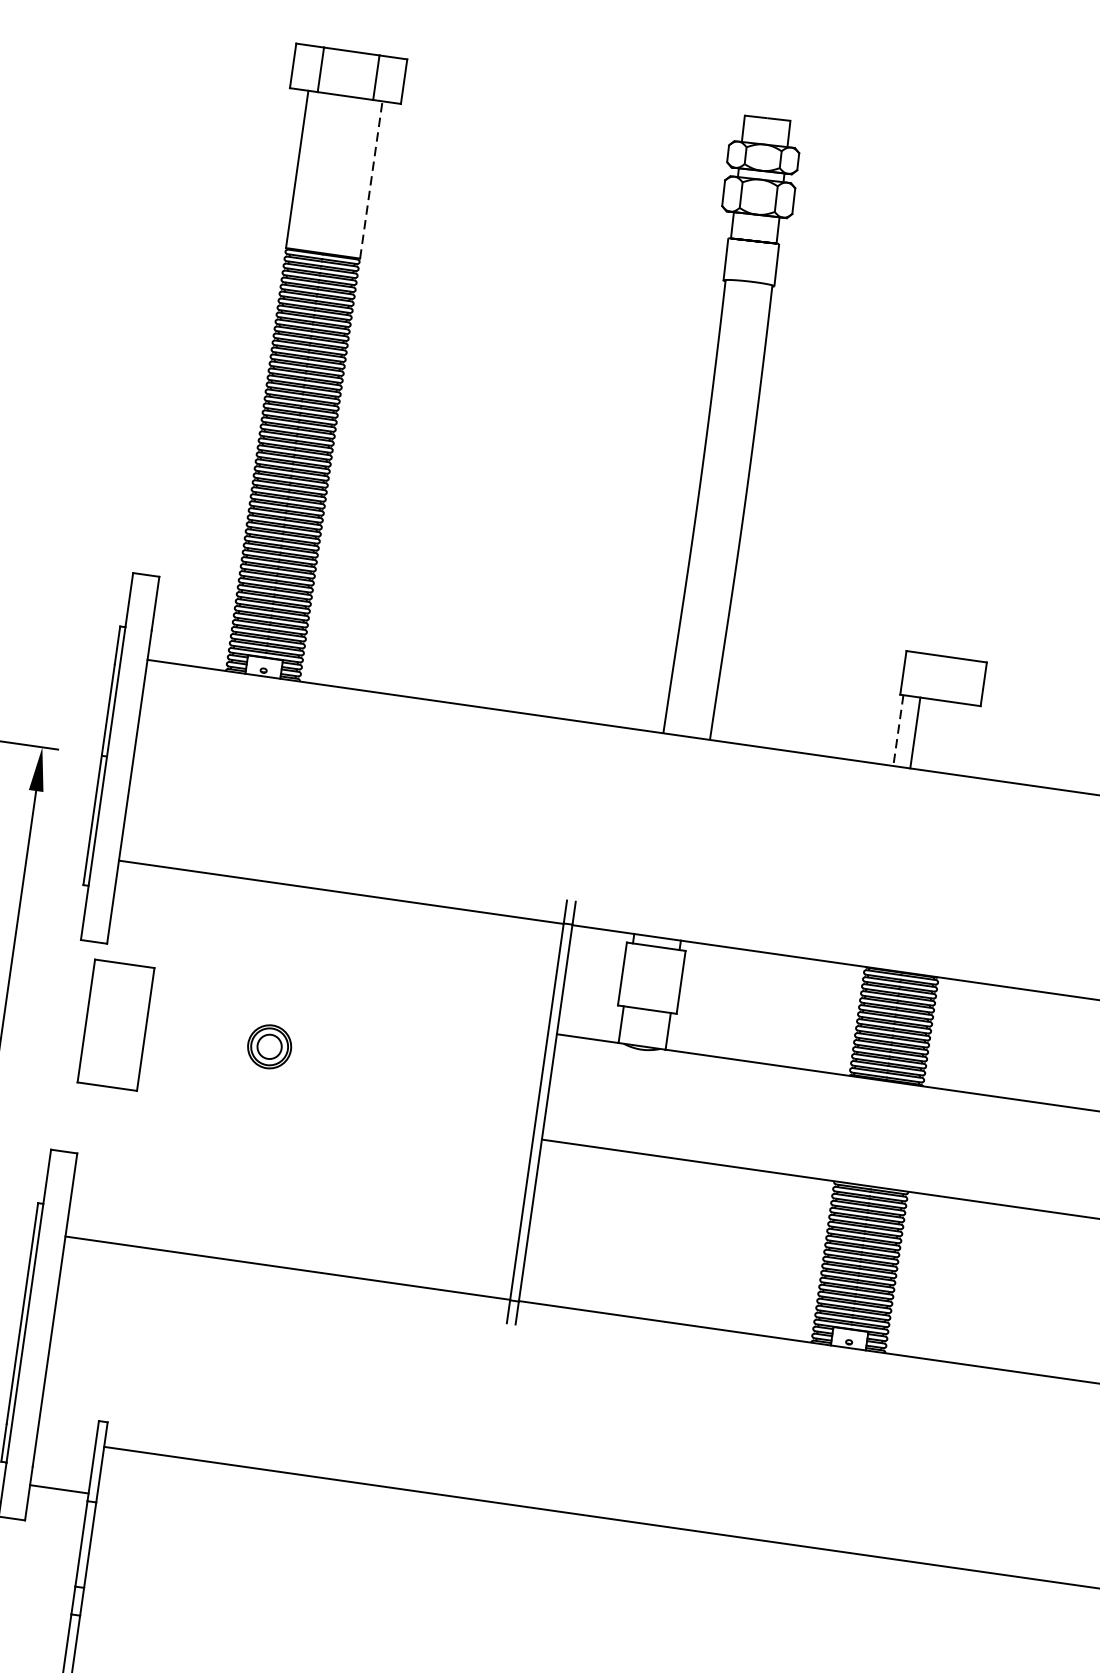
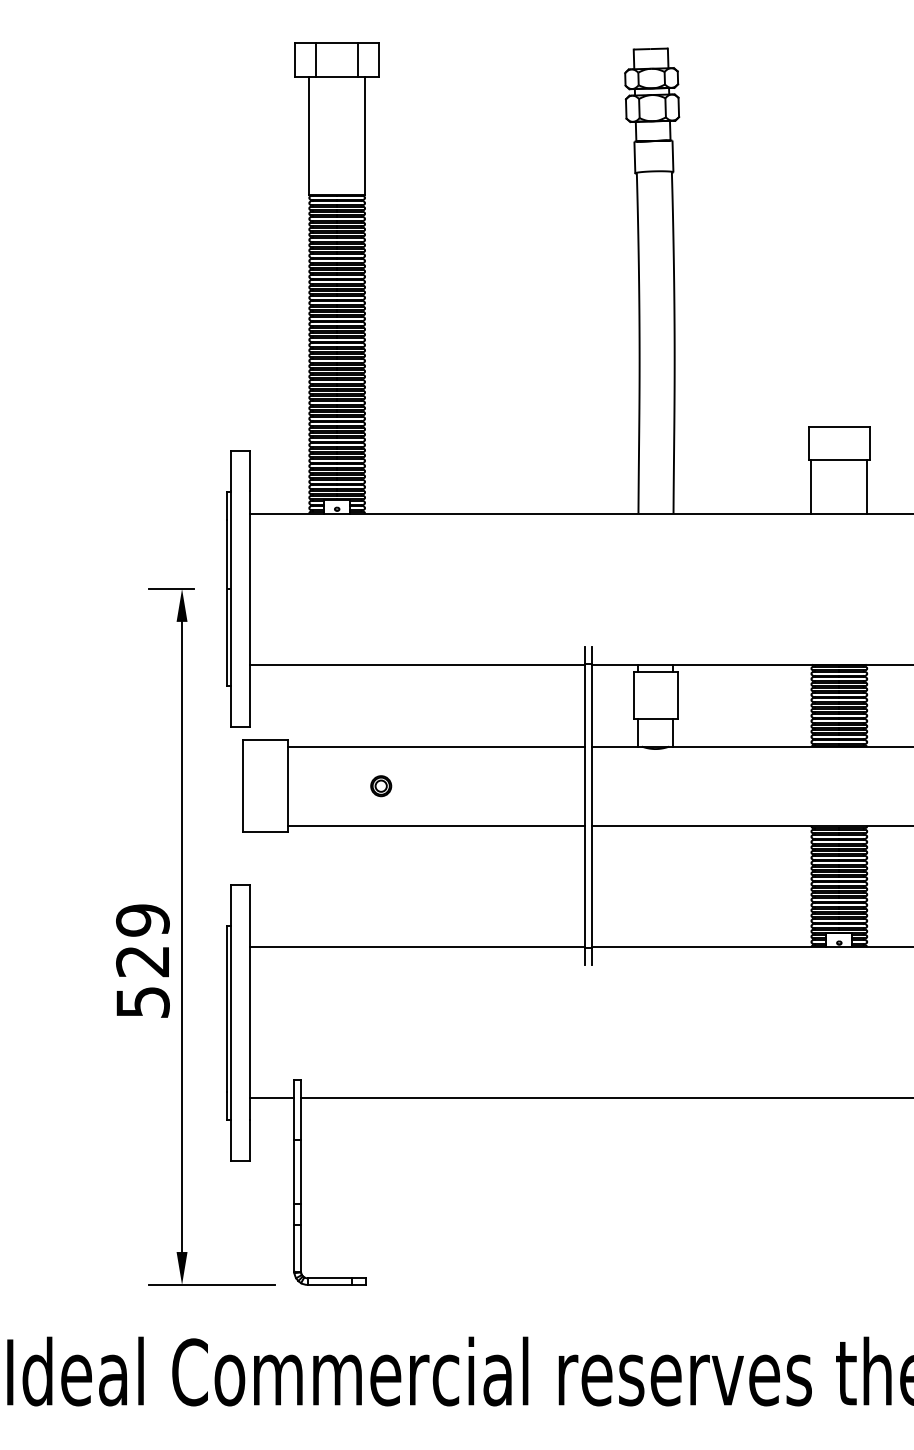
line: (372, 179) -> (365, 135), dashed -> solid
line: (898, 730) -> (811, 486), dashed -> solid
line: (915, 732) -> (867, 486), moved
line: (349, 1004) -> (435, 746), added
part: (270, 1047) -> (381, 786), size x0.62
line: (334, 1109) -> (435, 825), added
line: (59, 1489) -> (272, 1098), moved

